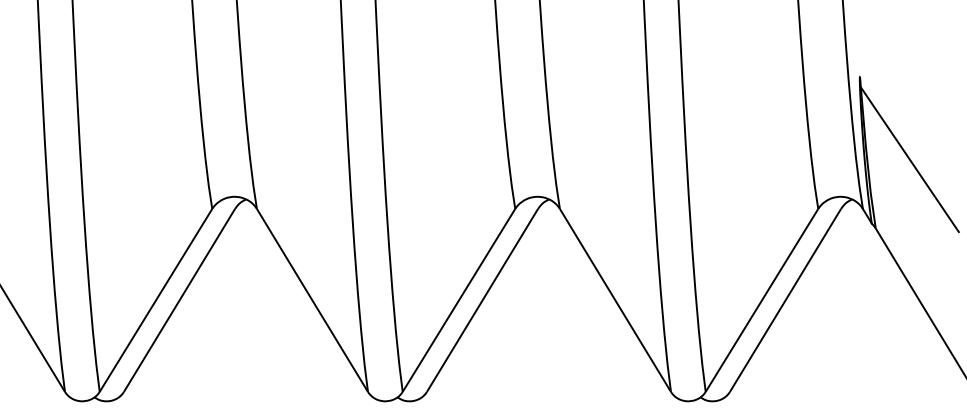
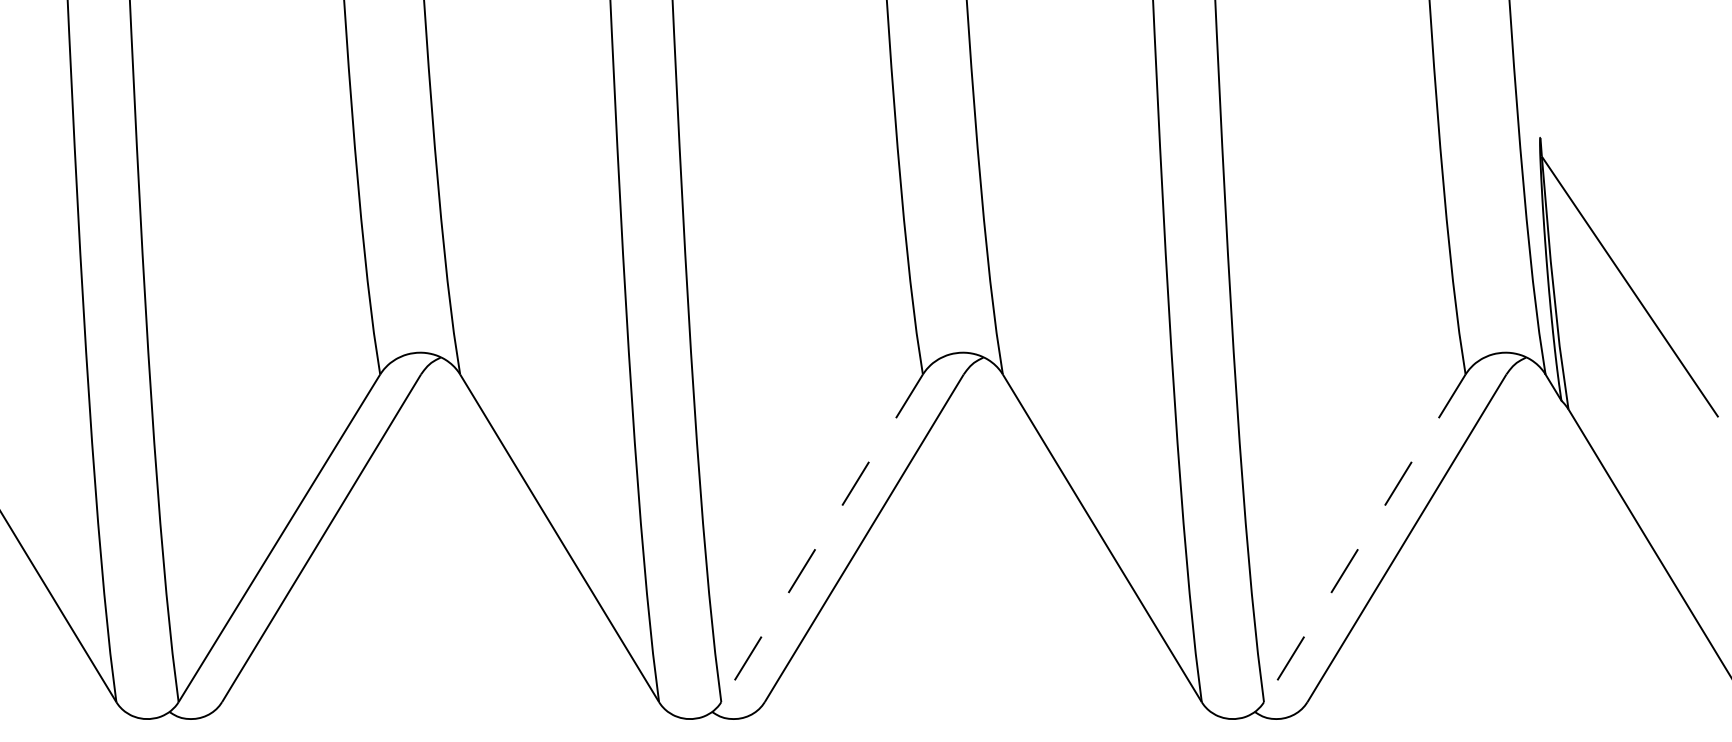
line: (458, 300) -> (821, 538), solid -> dashed
line: (761, 300) -> (1363, 538), solid -> dashed

